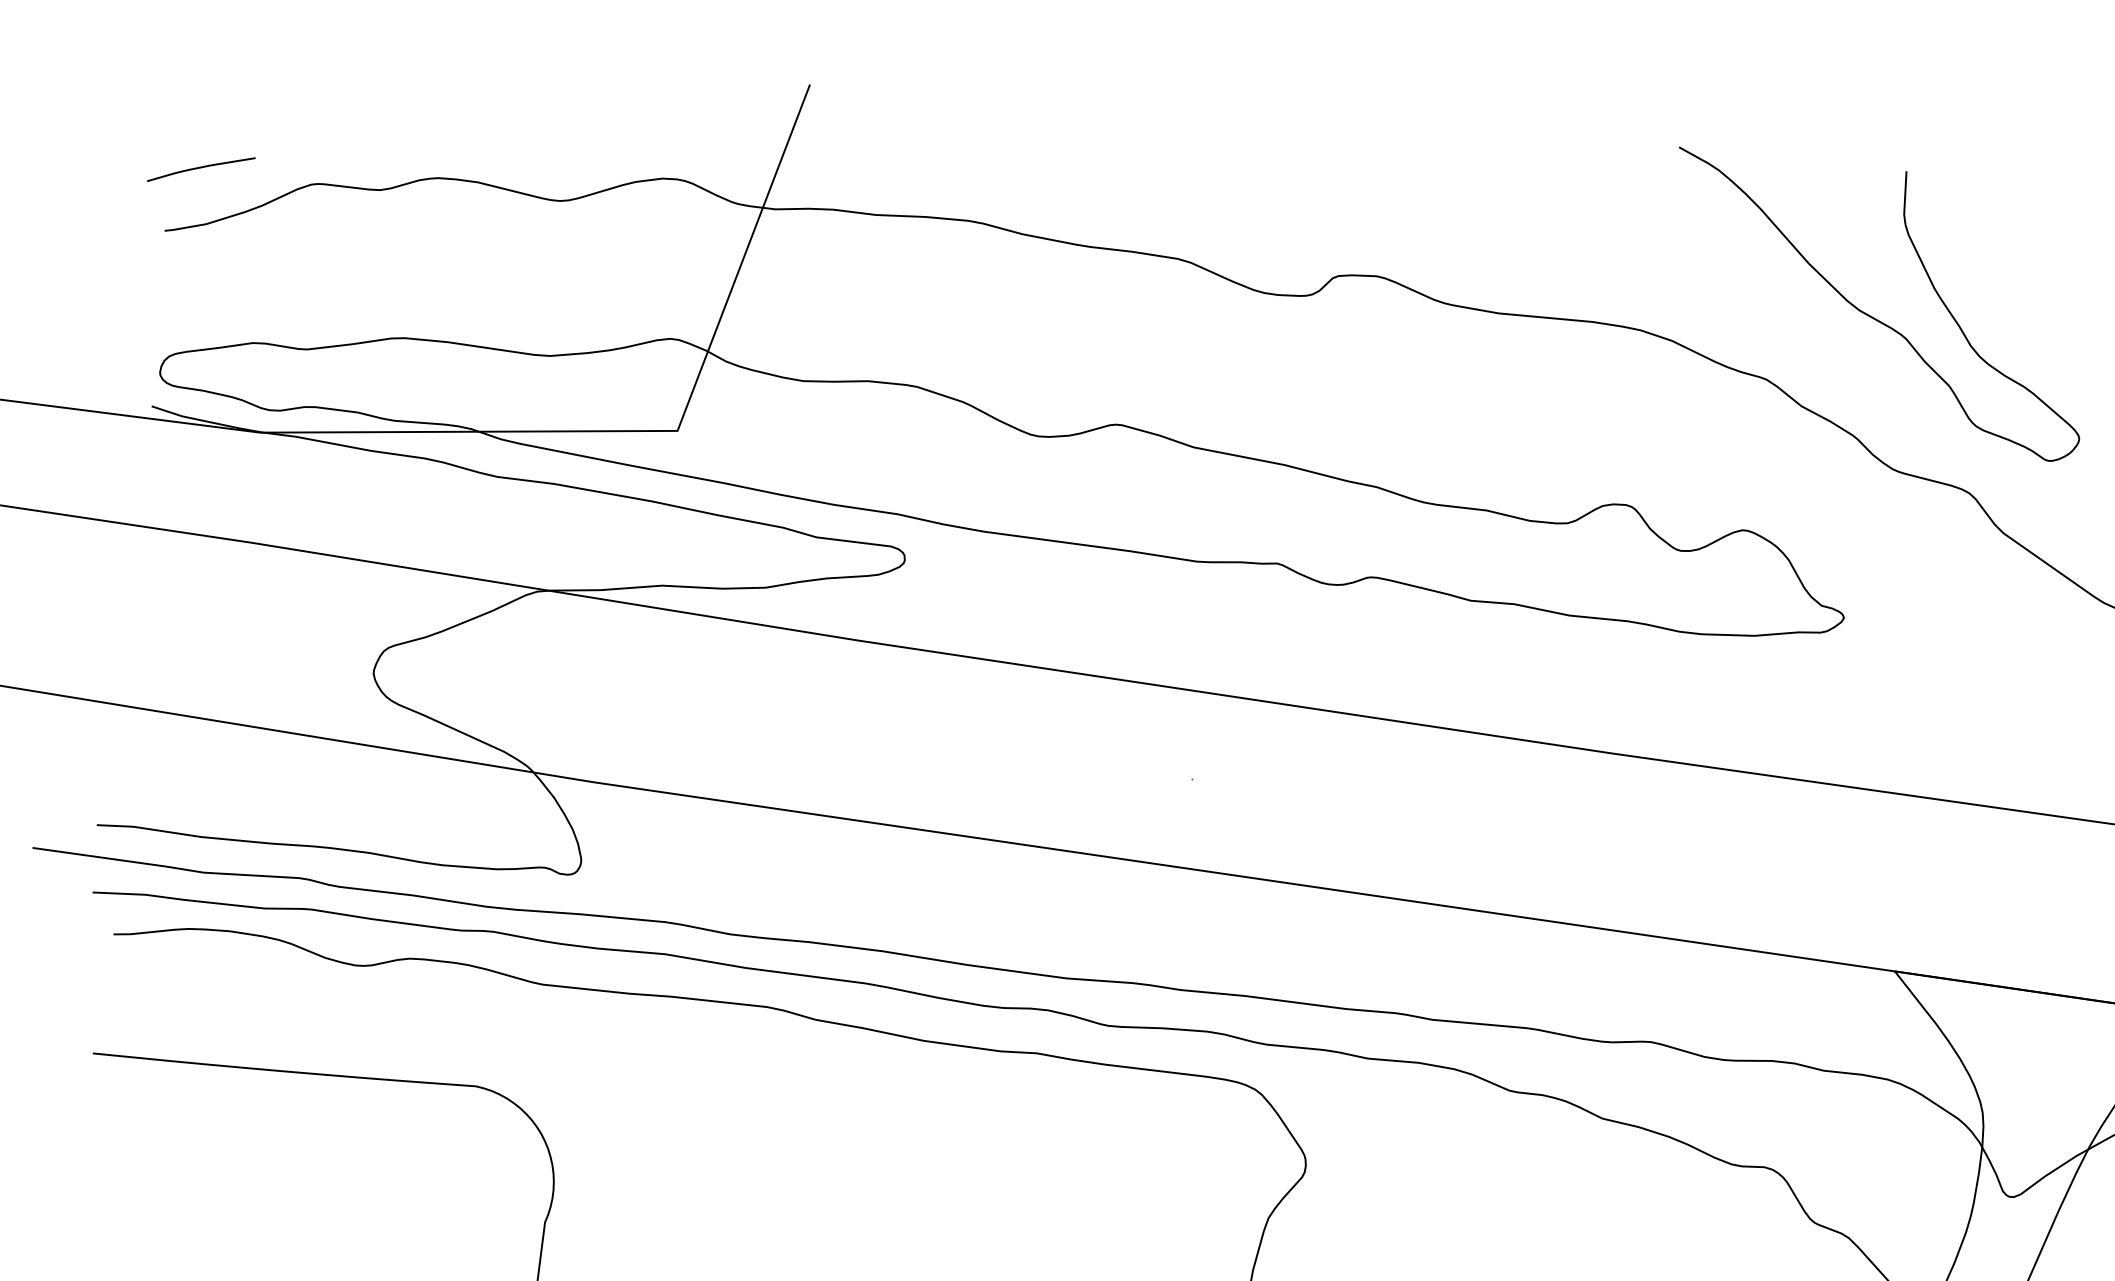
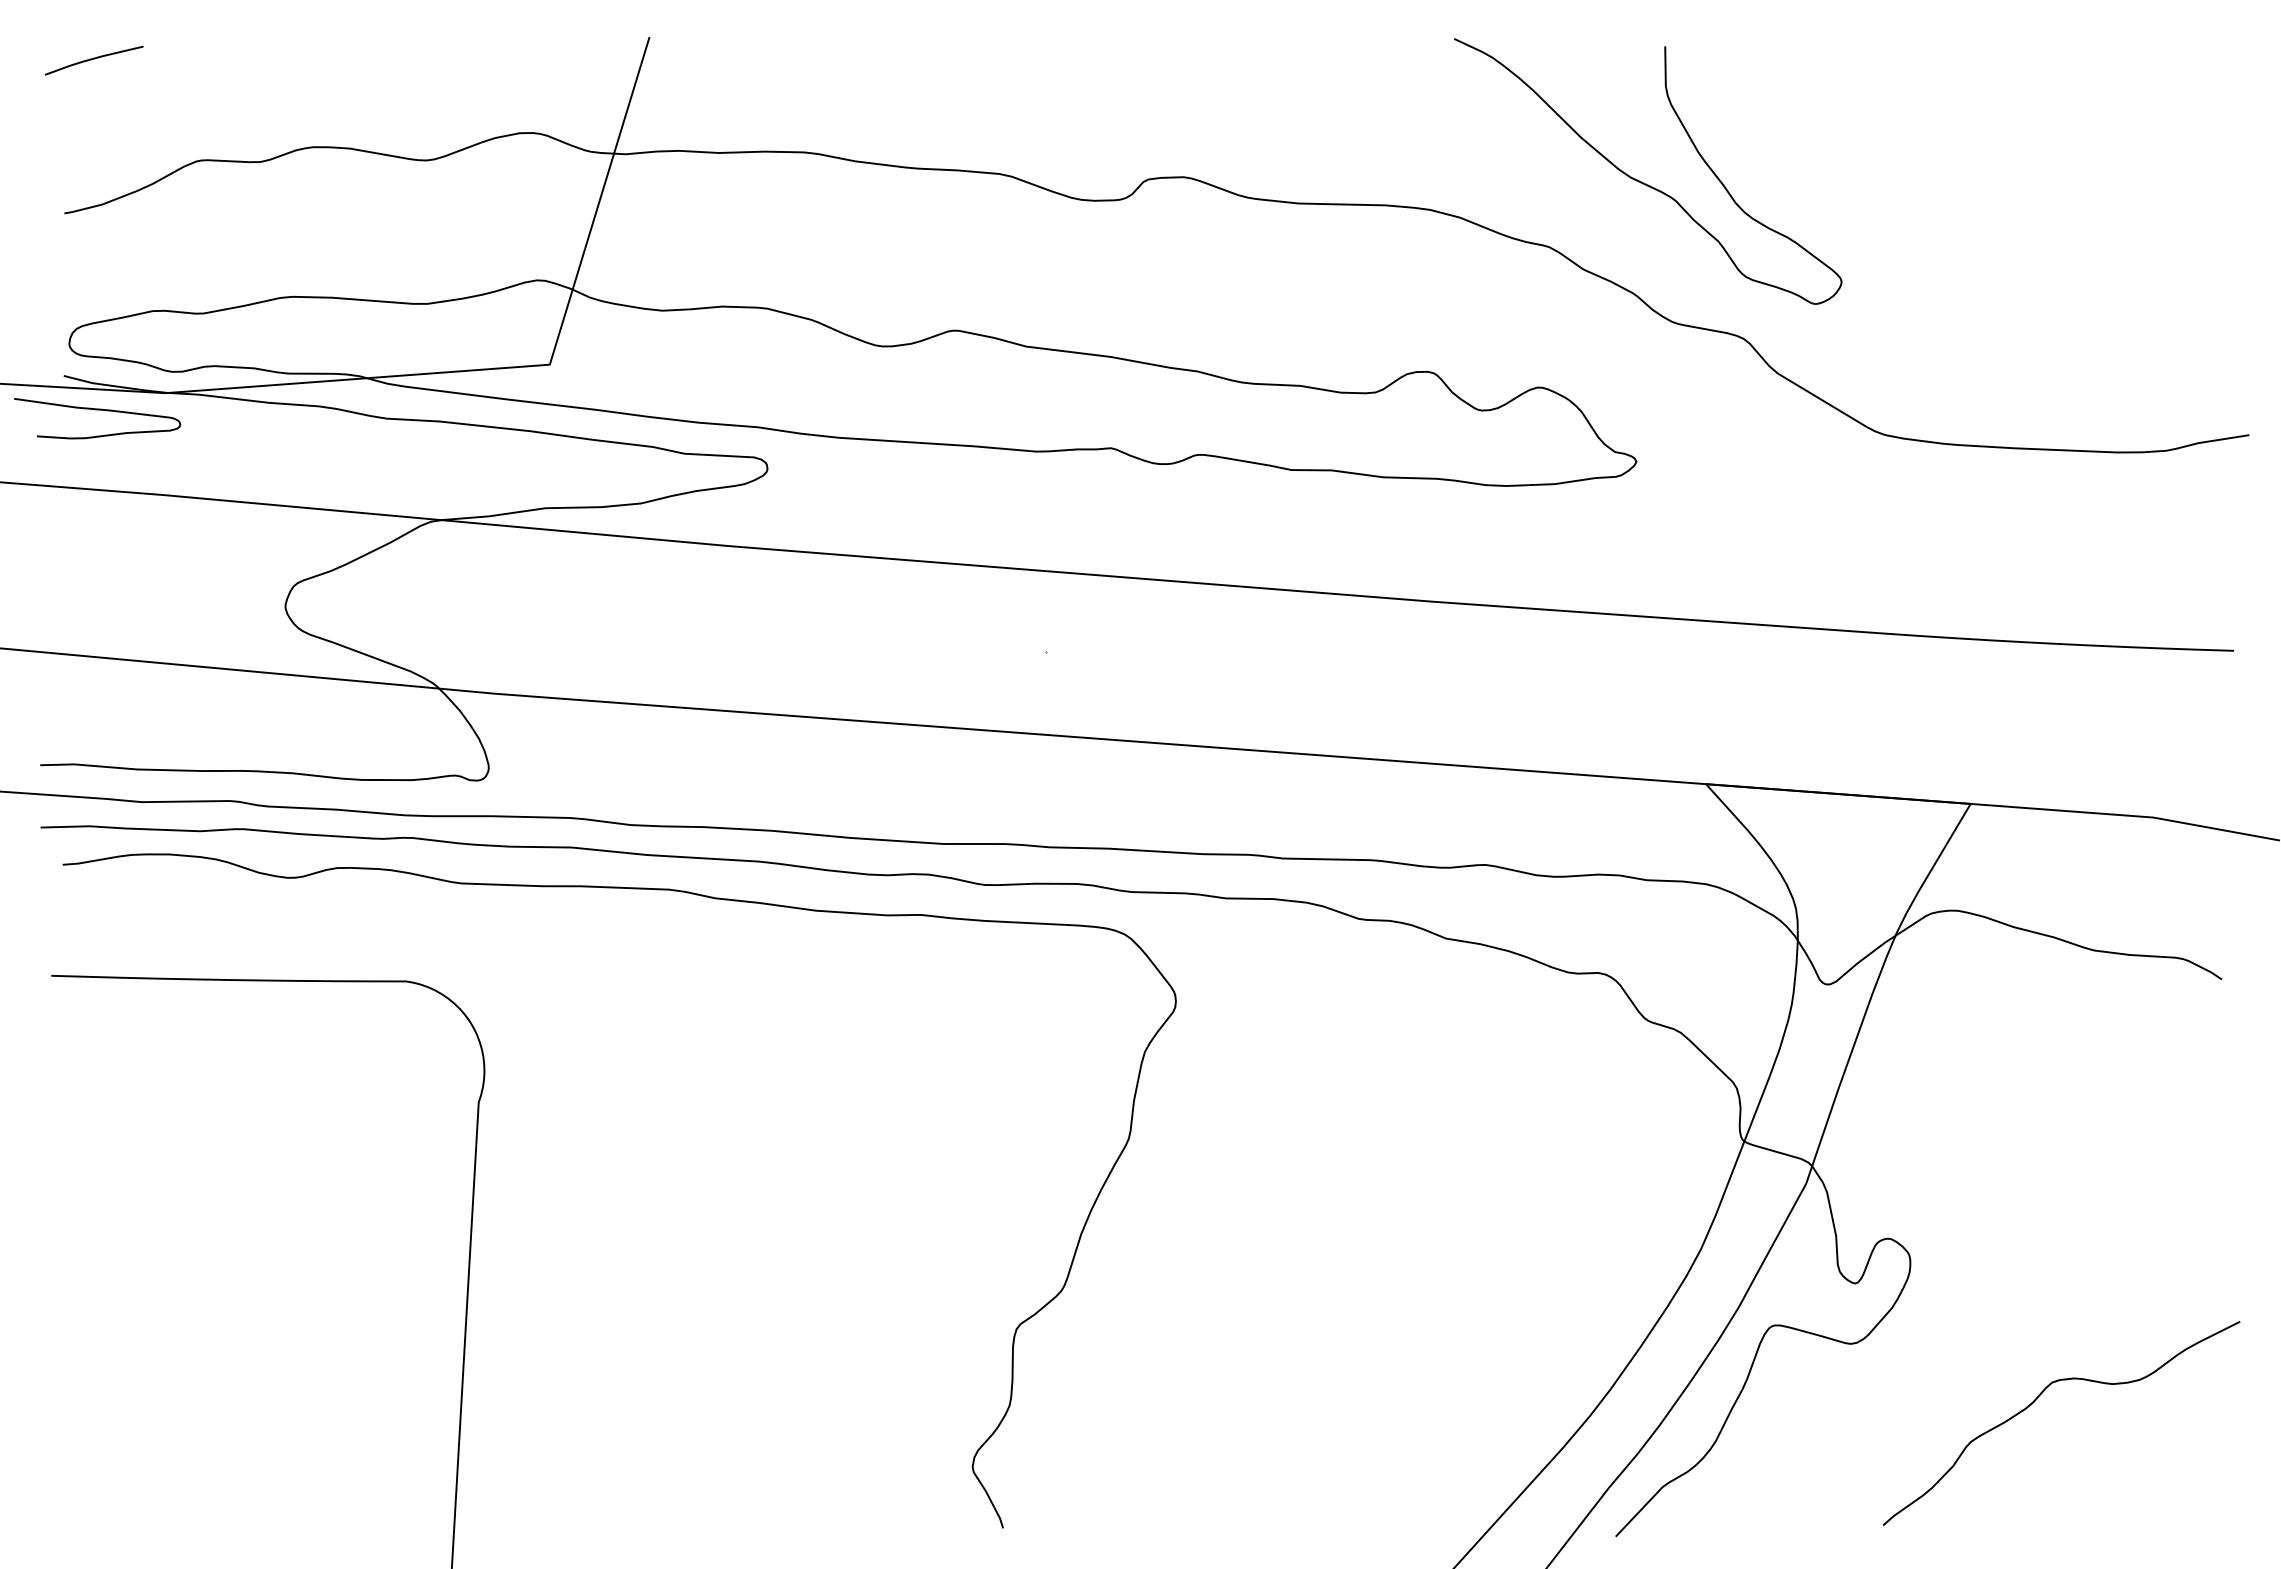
line: (201, 168) -> (94, 59), moved
curve: (185, 446) -> (97, 410), added

